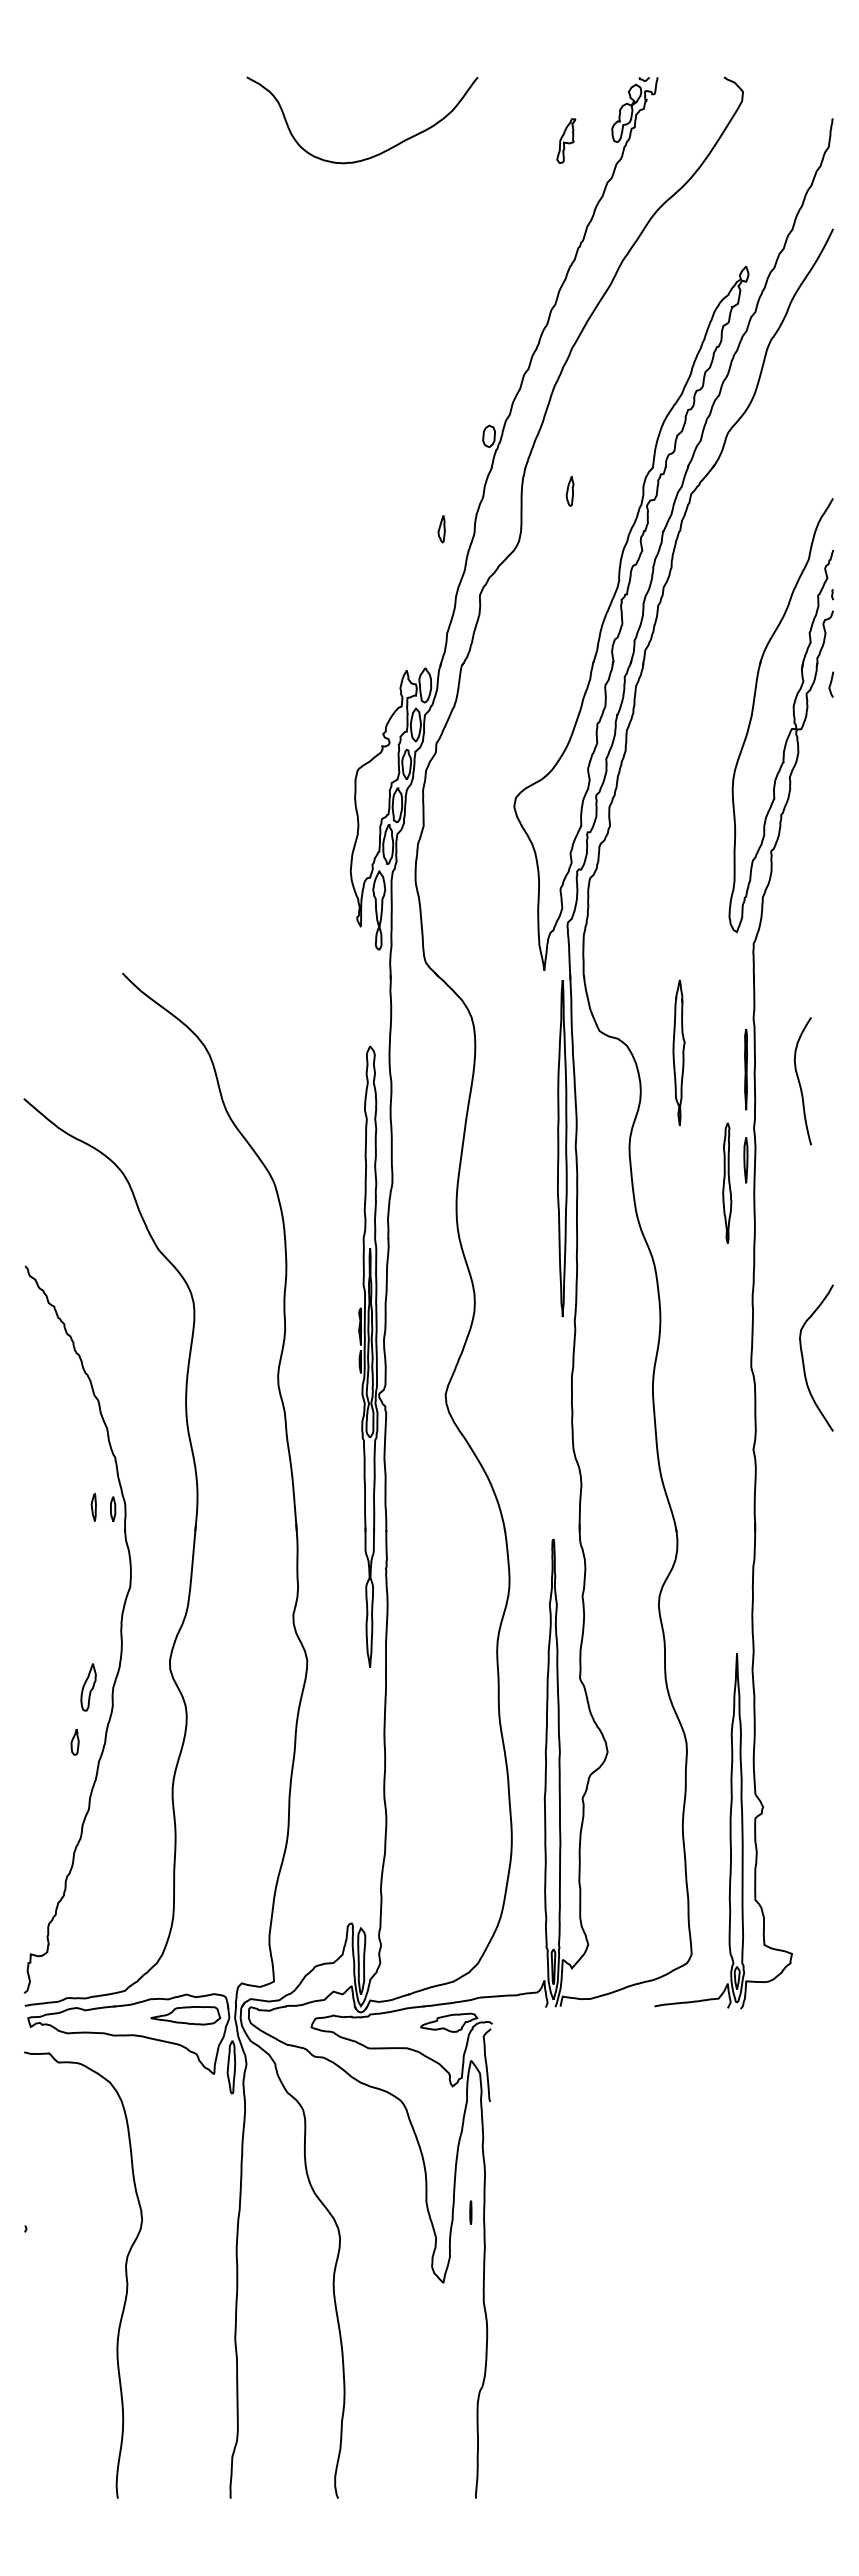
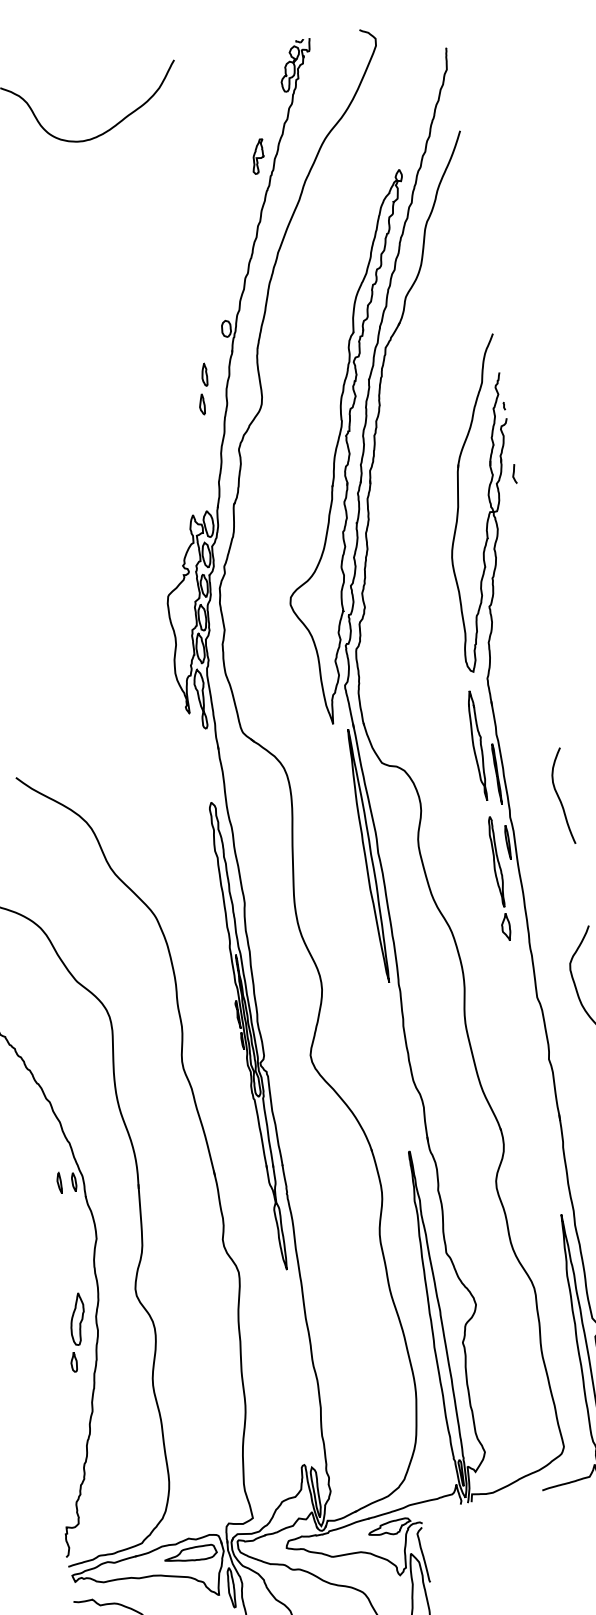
part: (566, 140) -> (258, 156), moved
part: (569, 490) -> (203, 374), moved
part: (678, 1052) -> (477, 745), moved
curve: (800, 1082) -> (559, 797), moved
part: (725, 1269) -> (505, 927), added
part: (88, 1687) -> (77, 1319), size x1.43

